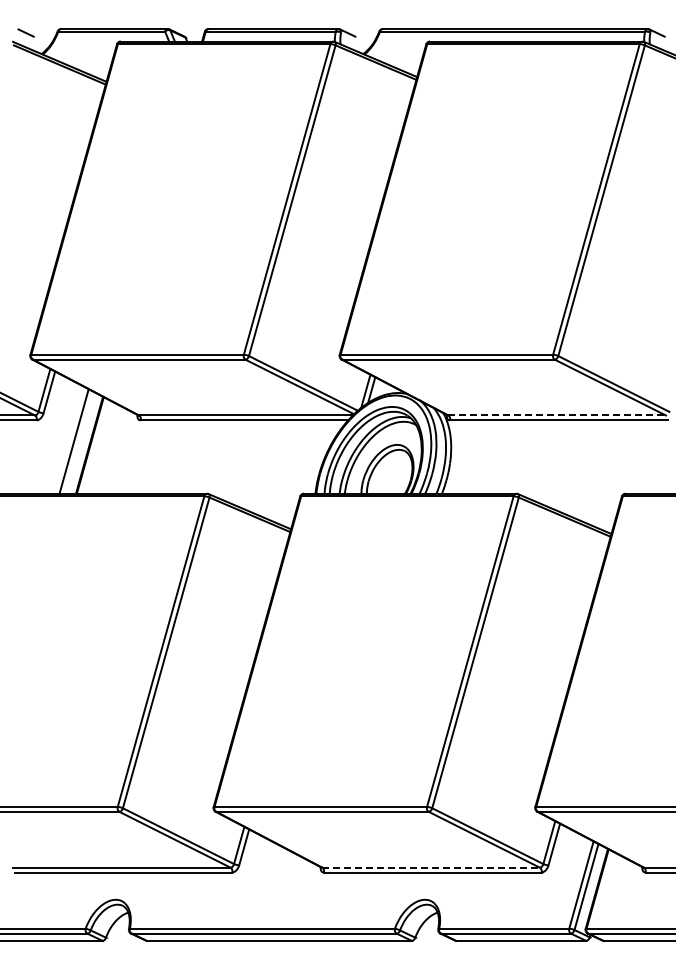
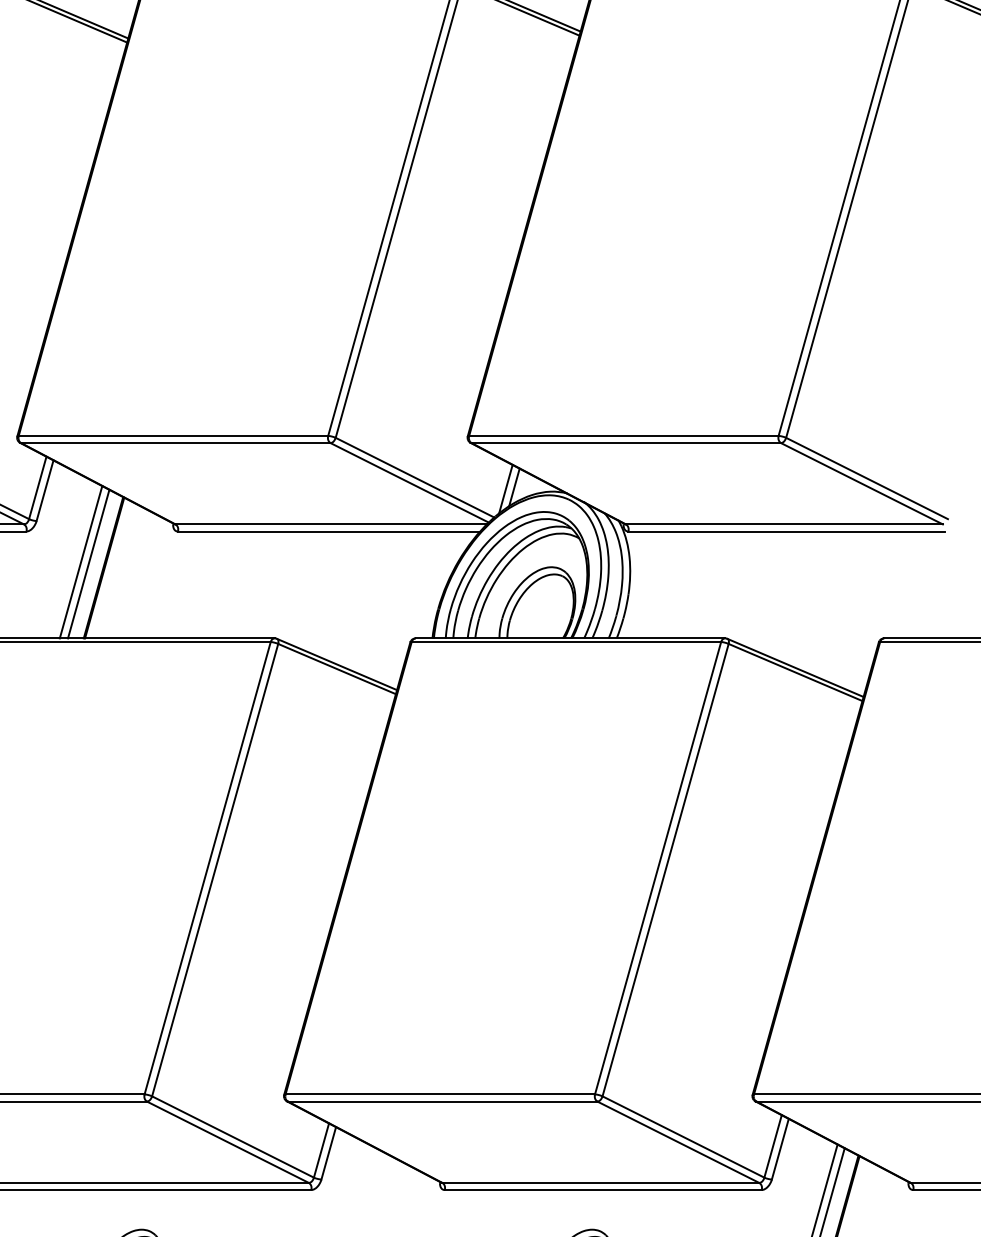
line: (557, 415) -> (784, 524), dashed -> solid
line: (79, 442) -> (88, 563), added
line: (431, 867) -> (601, 1182), dashed -> solid

